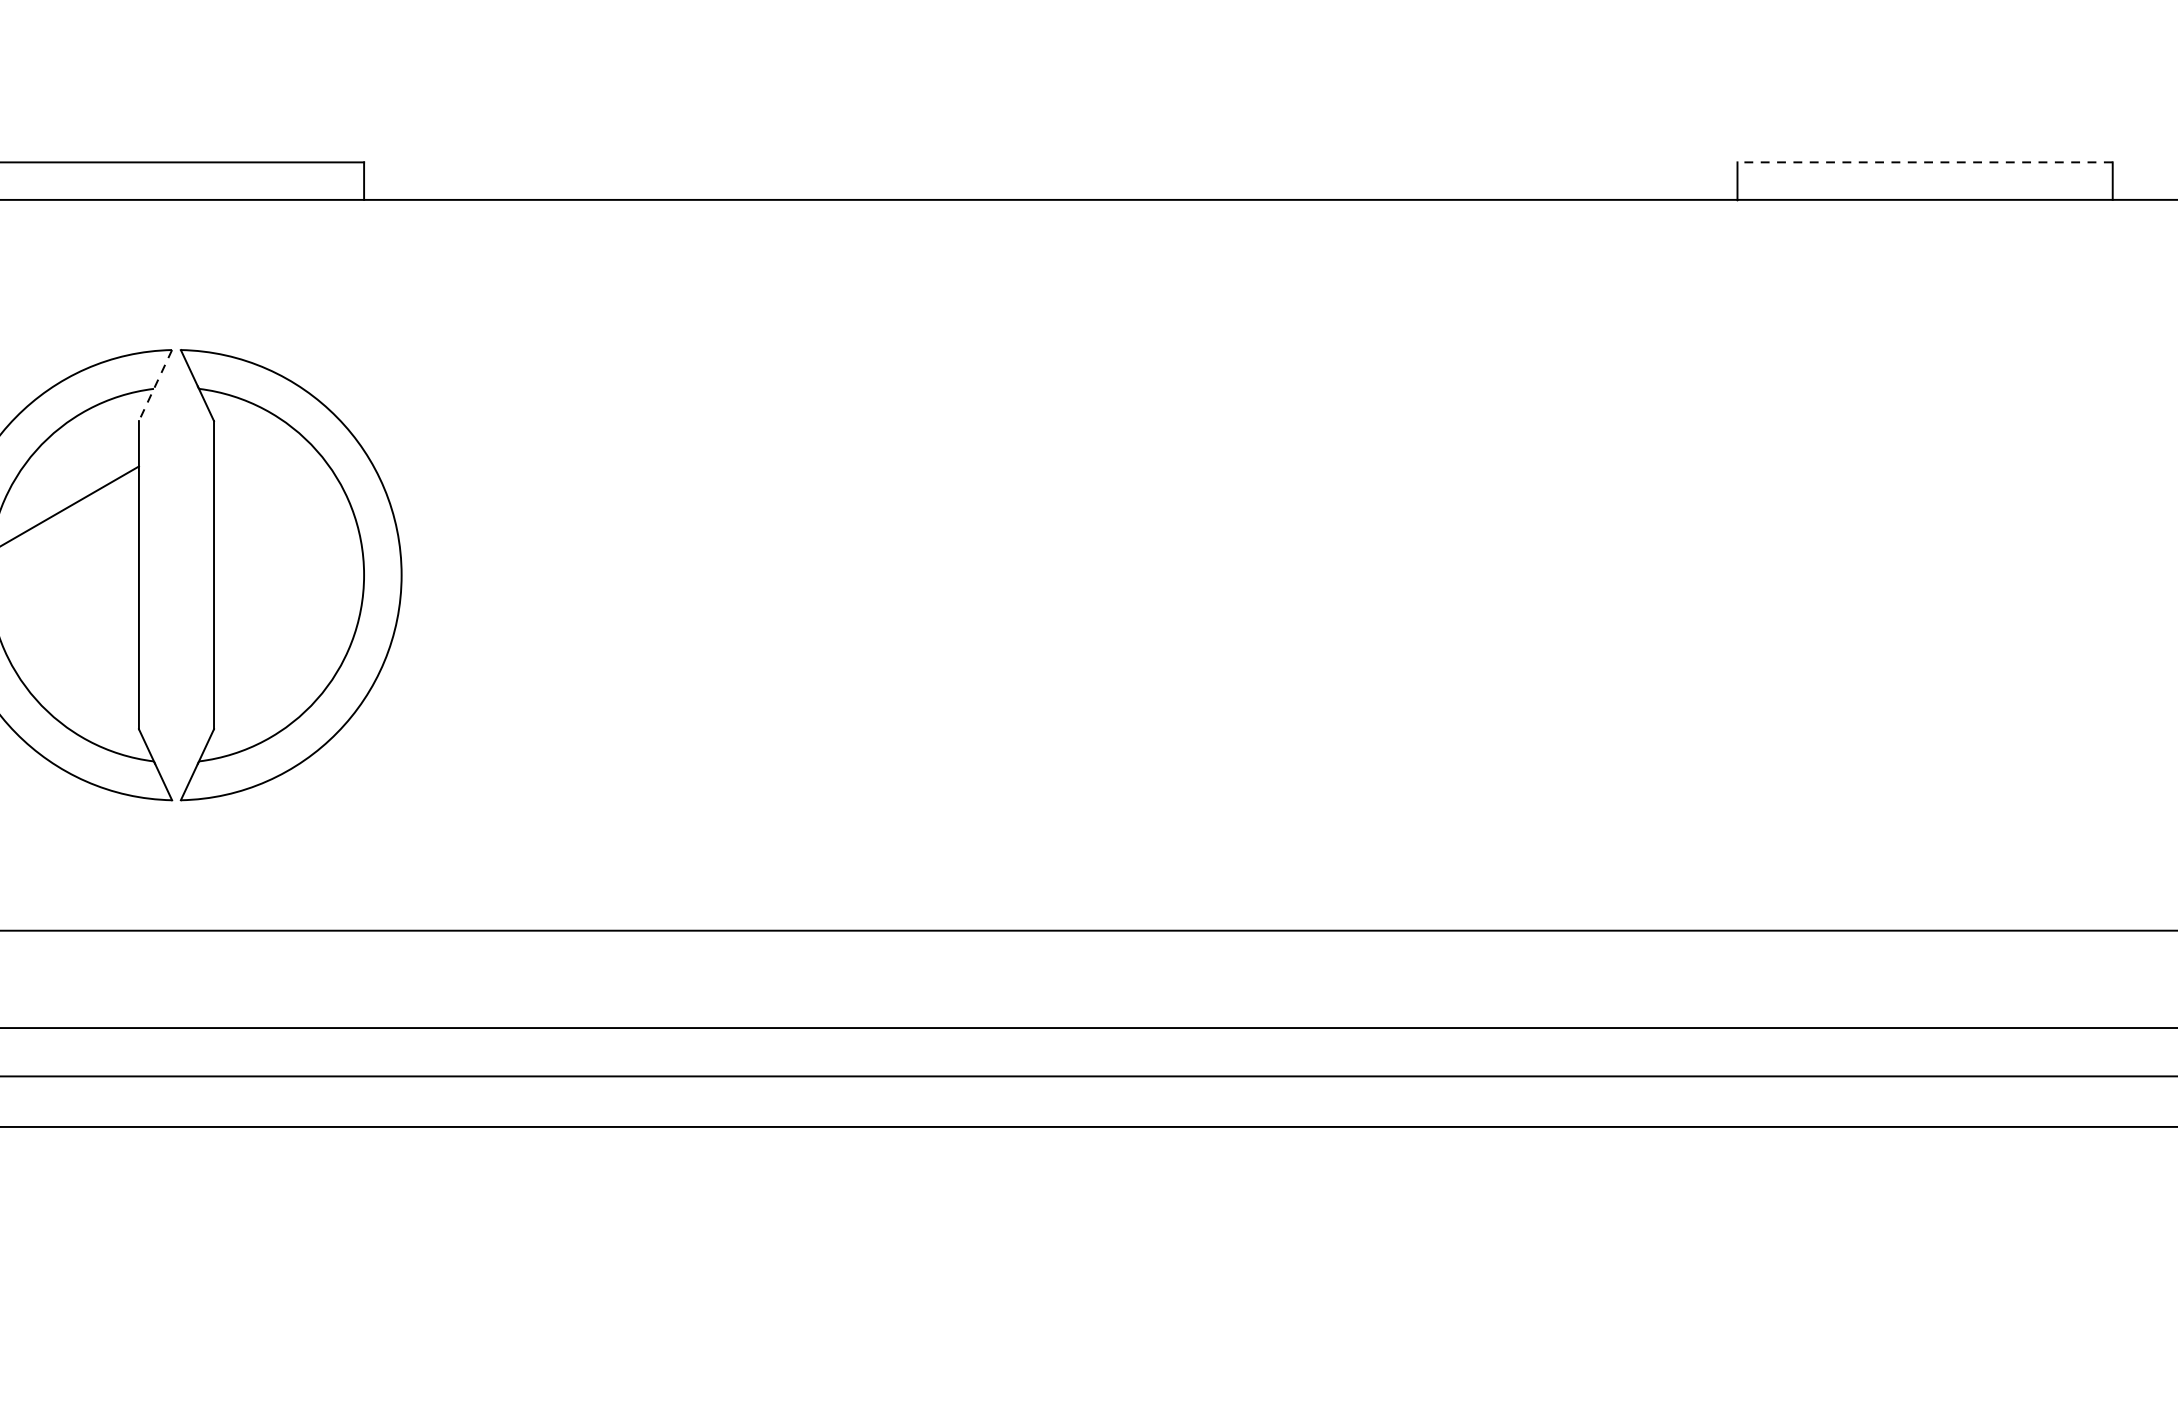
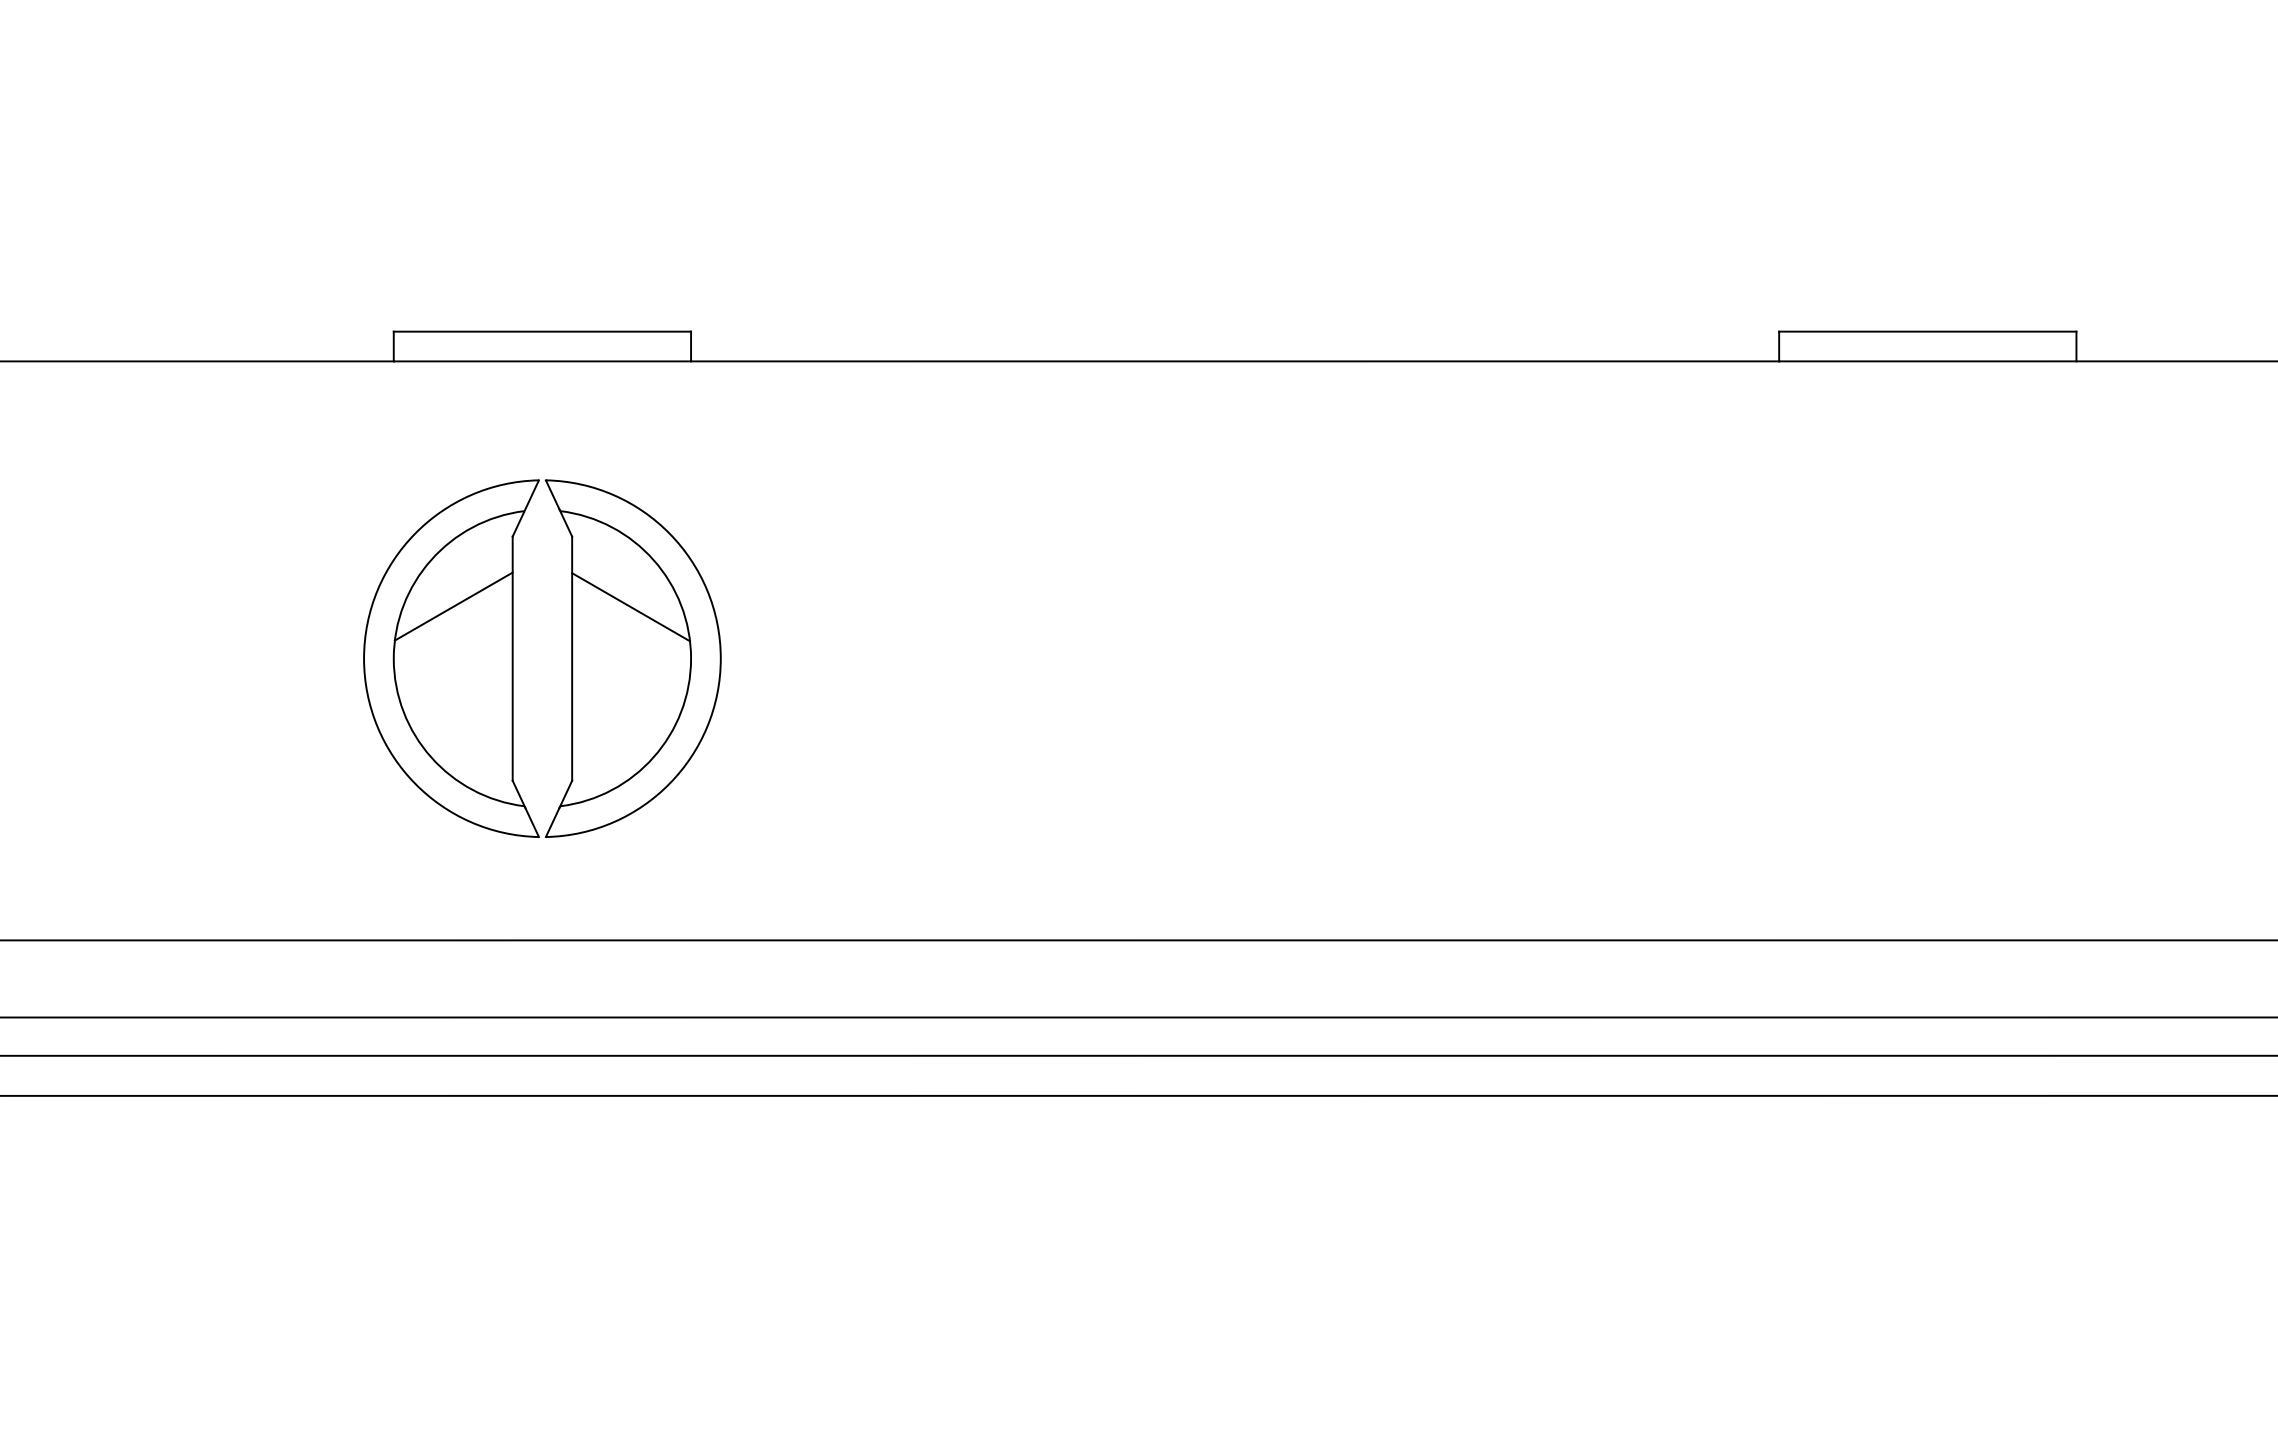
line: (1924, 162) -> (1927, 331), dashed -> solid
line: (155, 385) -> (525, 508), dashed -> solid
line: (288, 510) -> (631, 607), added

